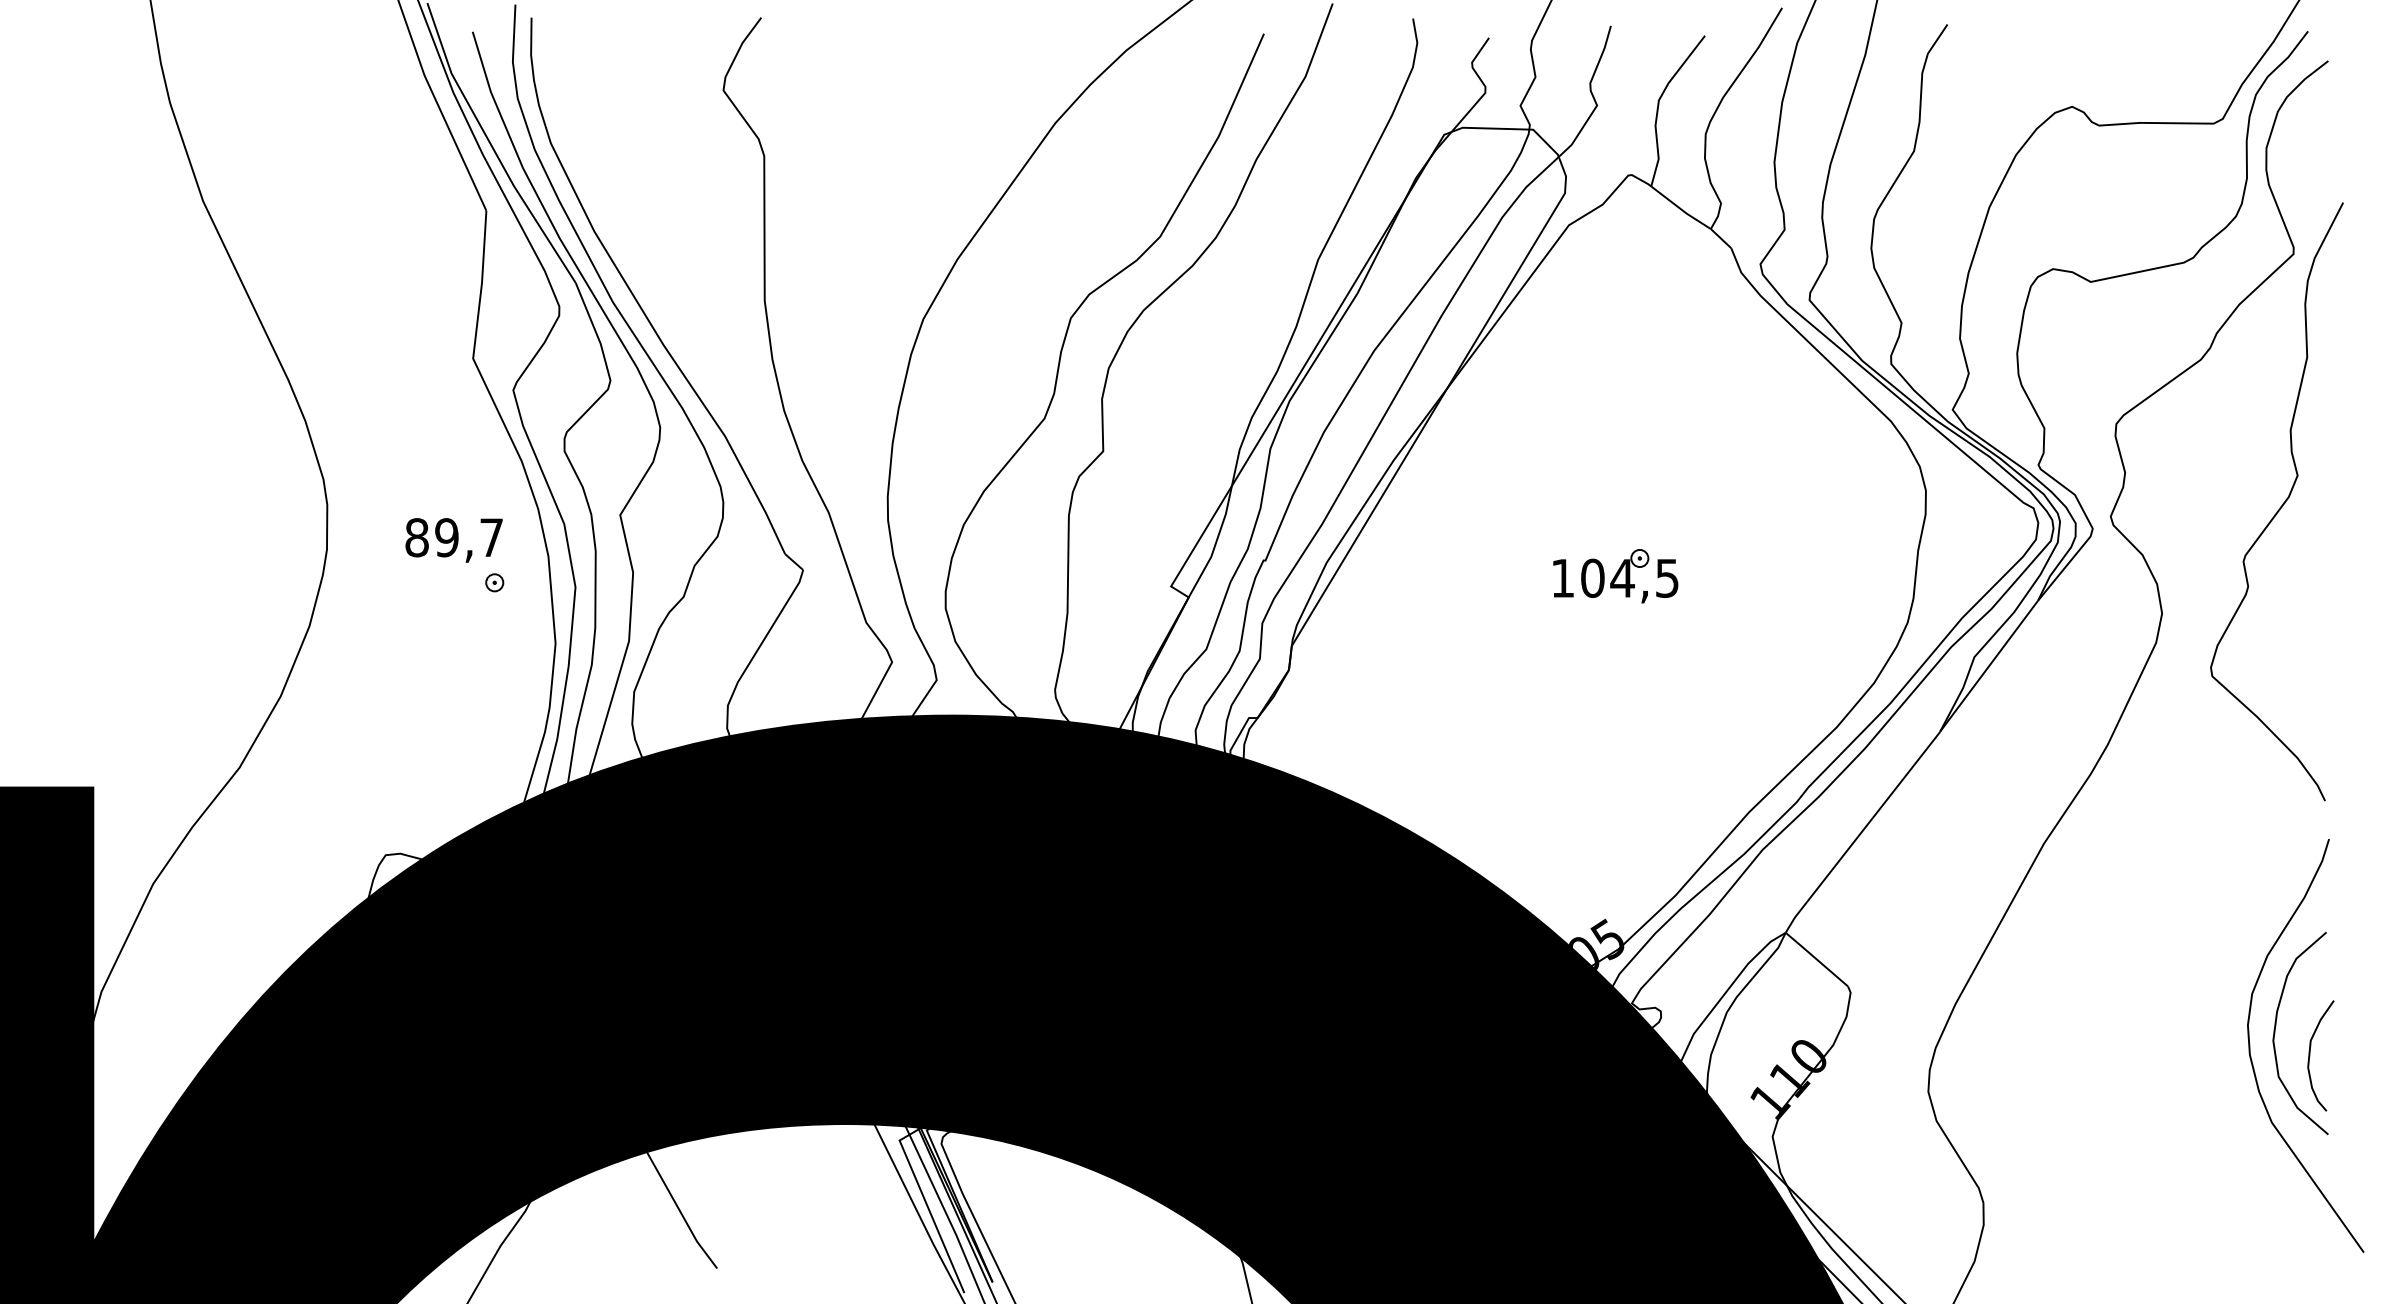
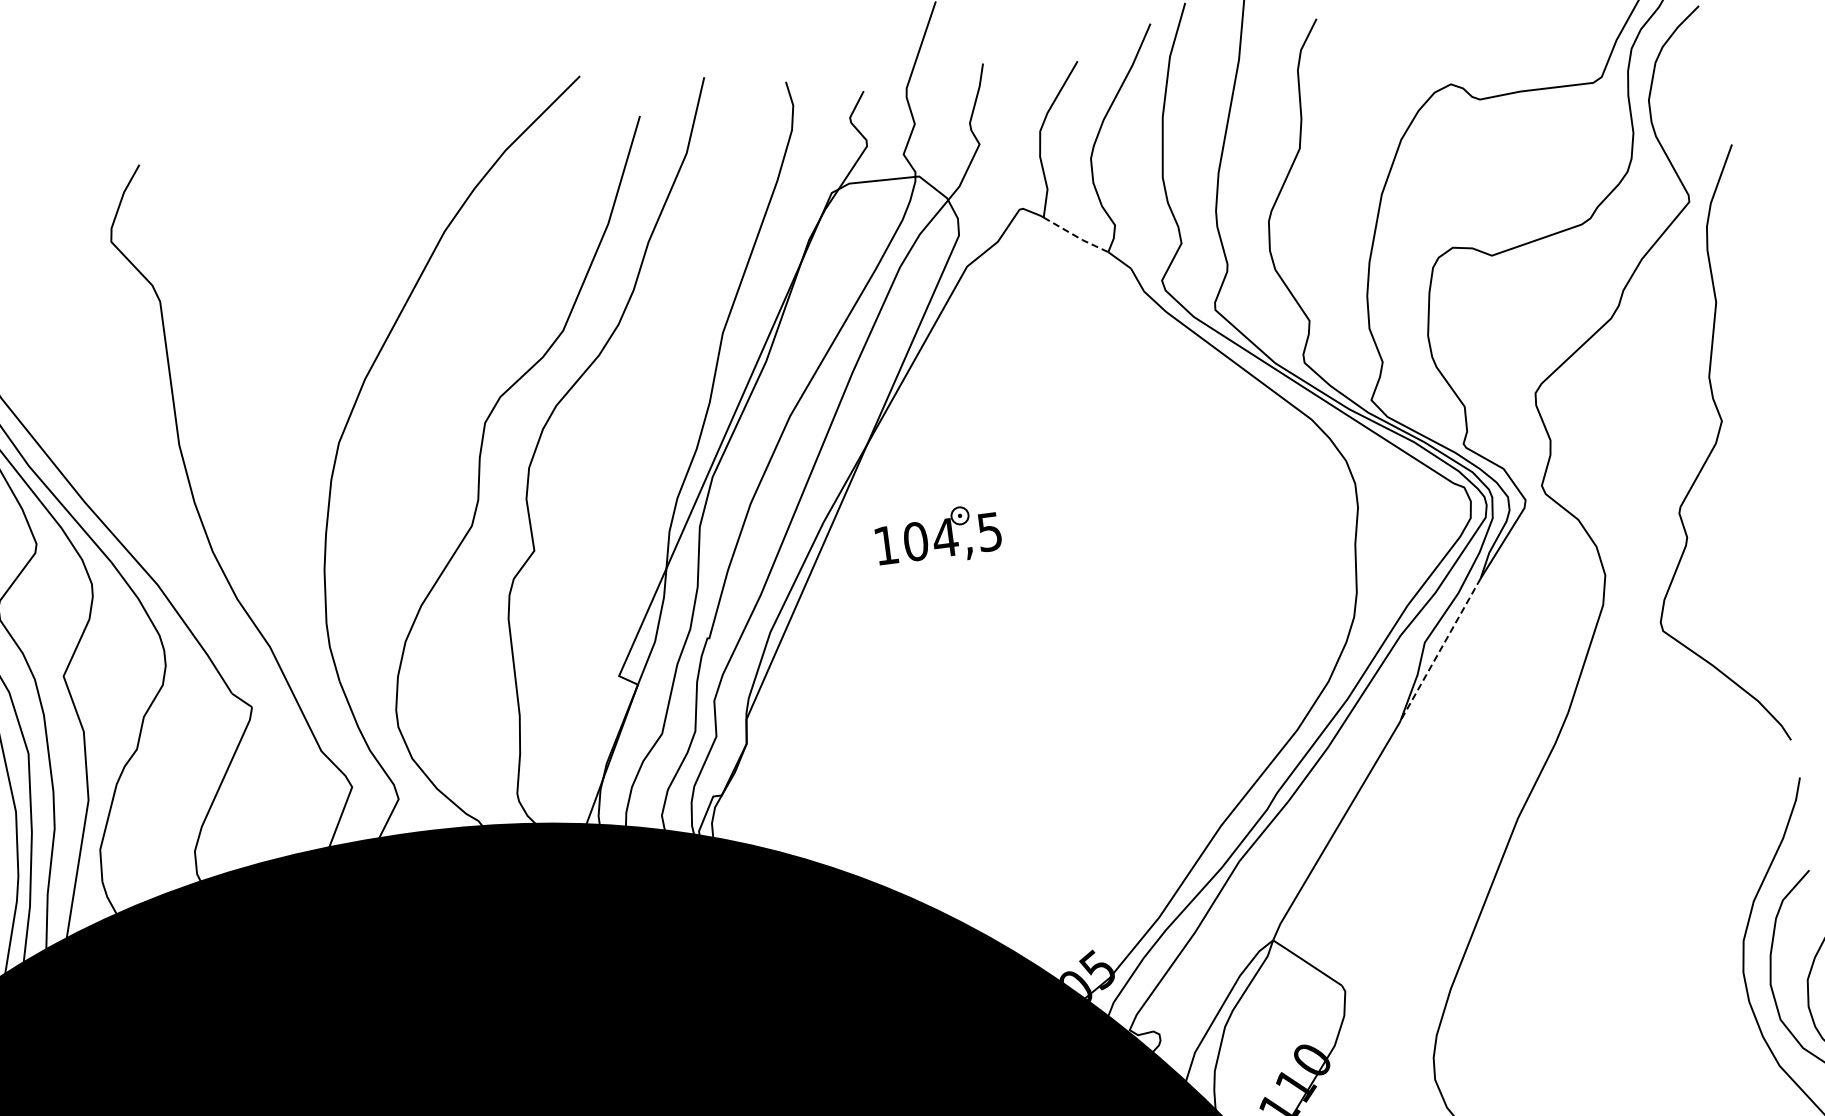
line: (1680, 209) -> (1075, 236), solid -> dashed
part: (1615, 576) -> (938, 536), moved
line: (1989, 666) -> (1440, 650), solid -> dashed

